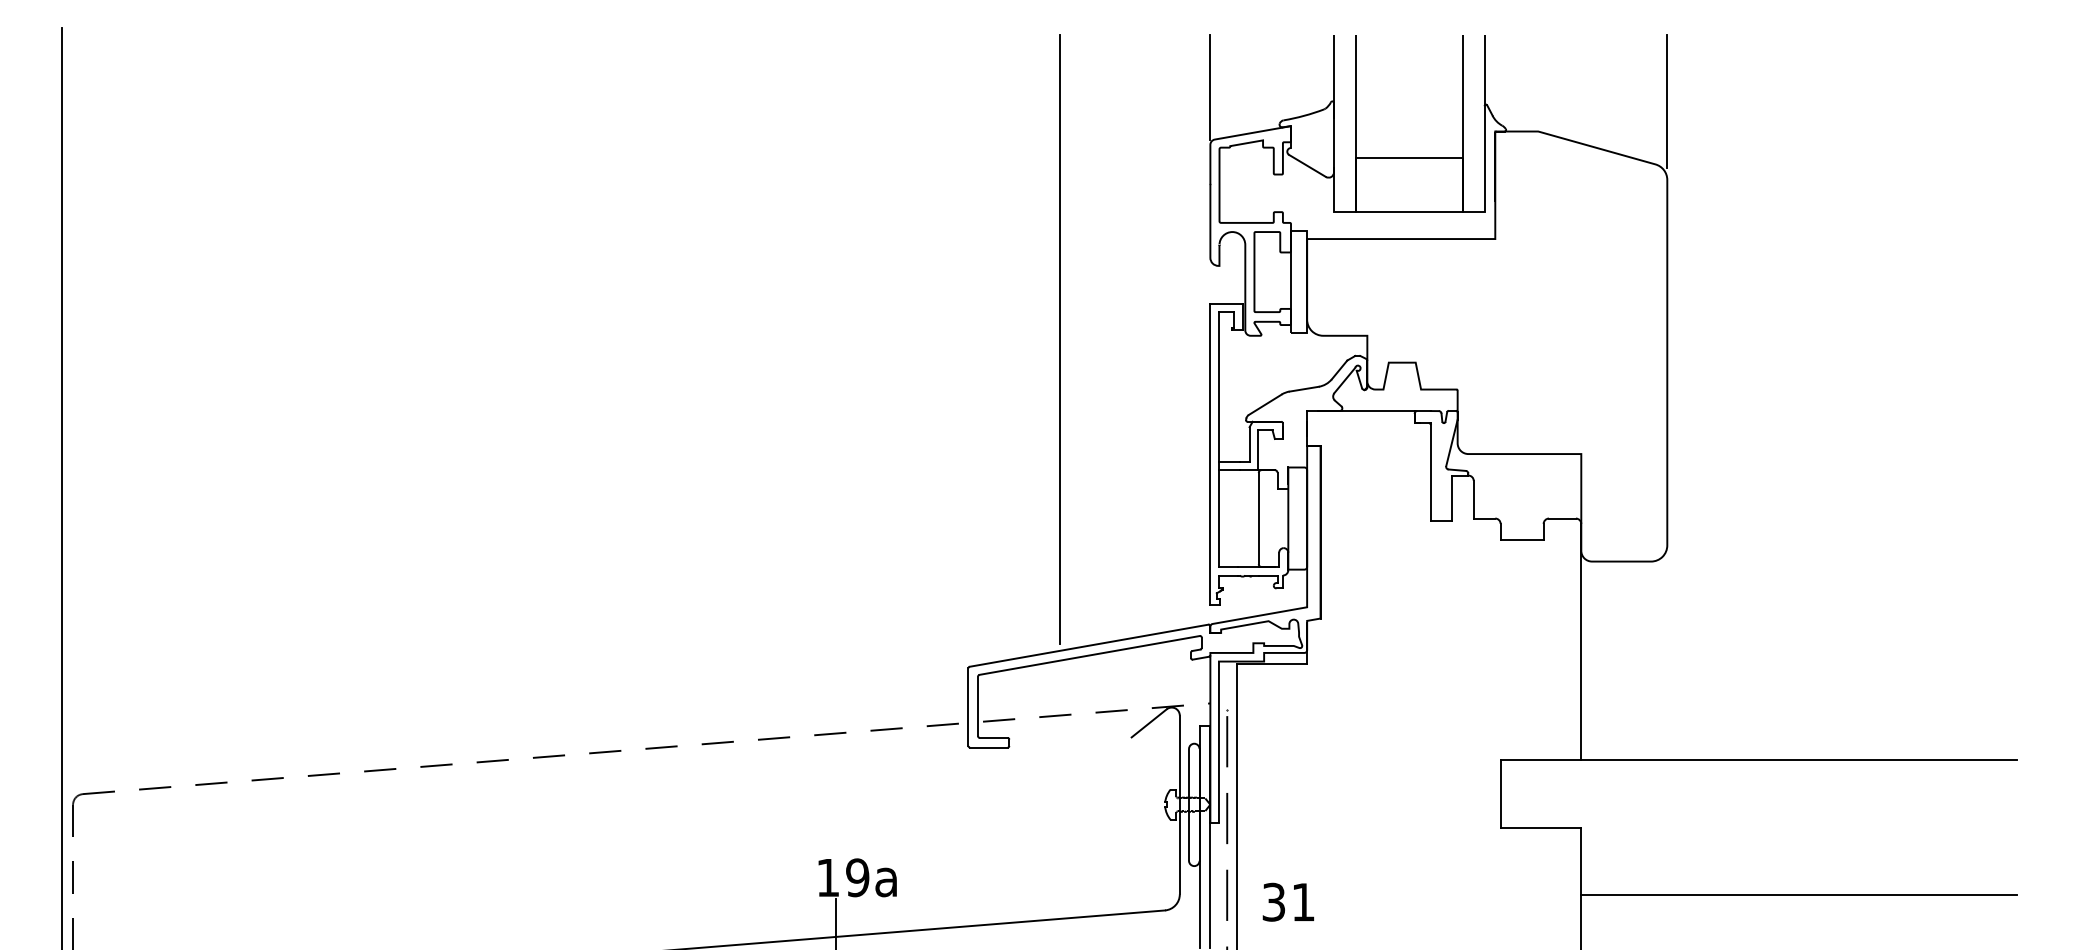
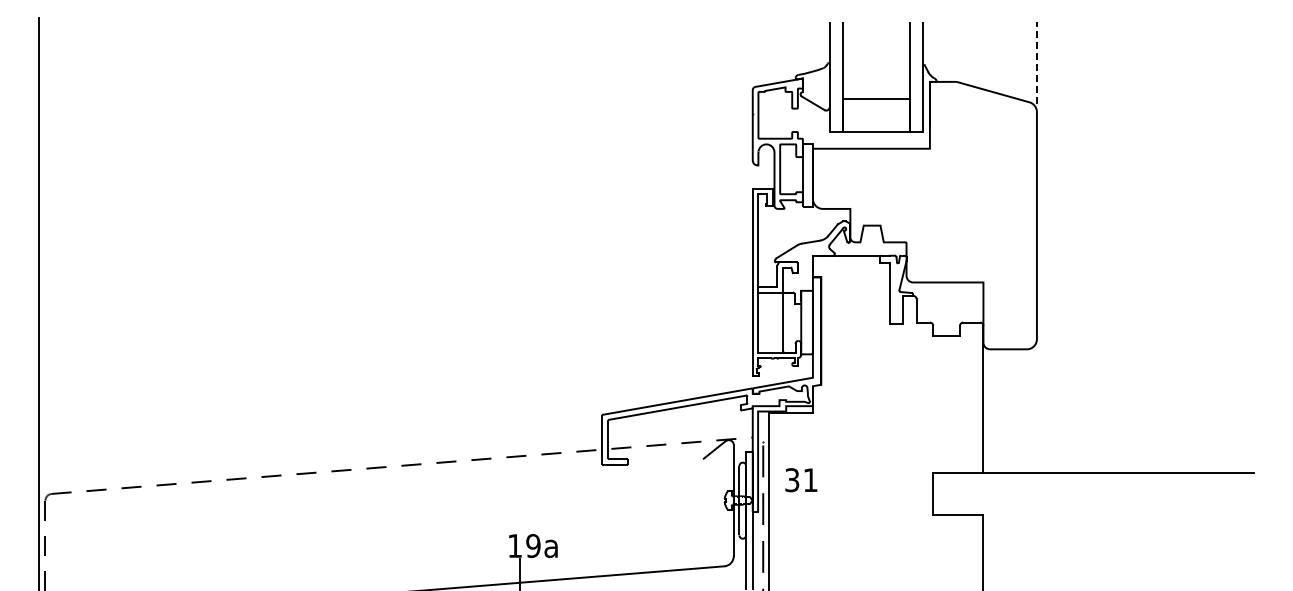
line: (1209, 87) -> (752, 54), removed
line: (1666, 100) -> (1036, 62), solid -> dashed
line: (1060, 339) -> (659, 211), removed
line: (1798, 894) -> (1118, 556), removed
text: (1288, 902) -> (801, 480), moved

